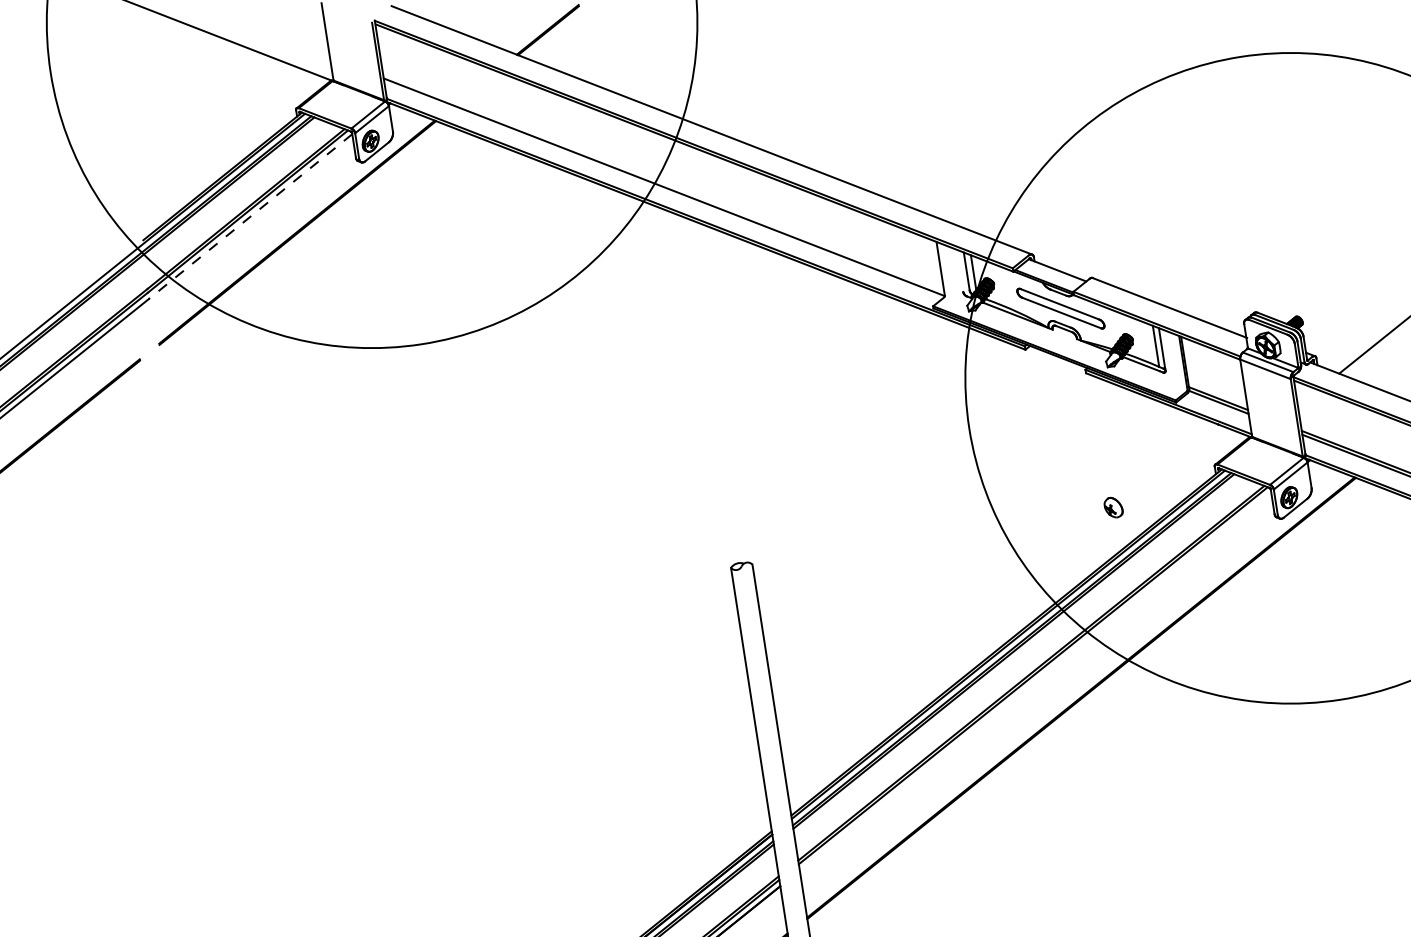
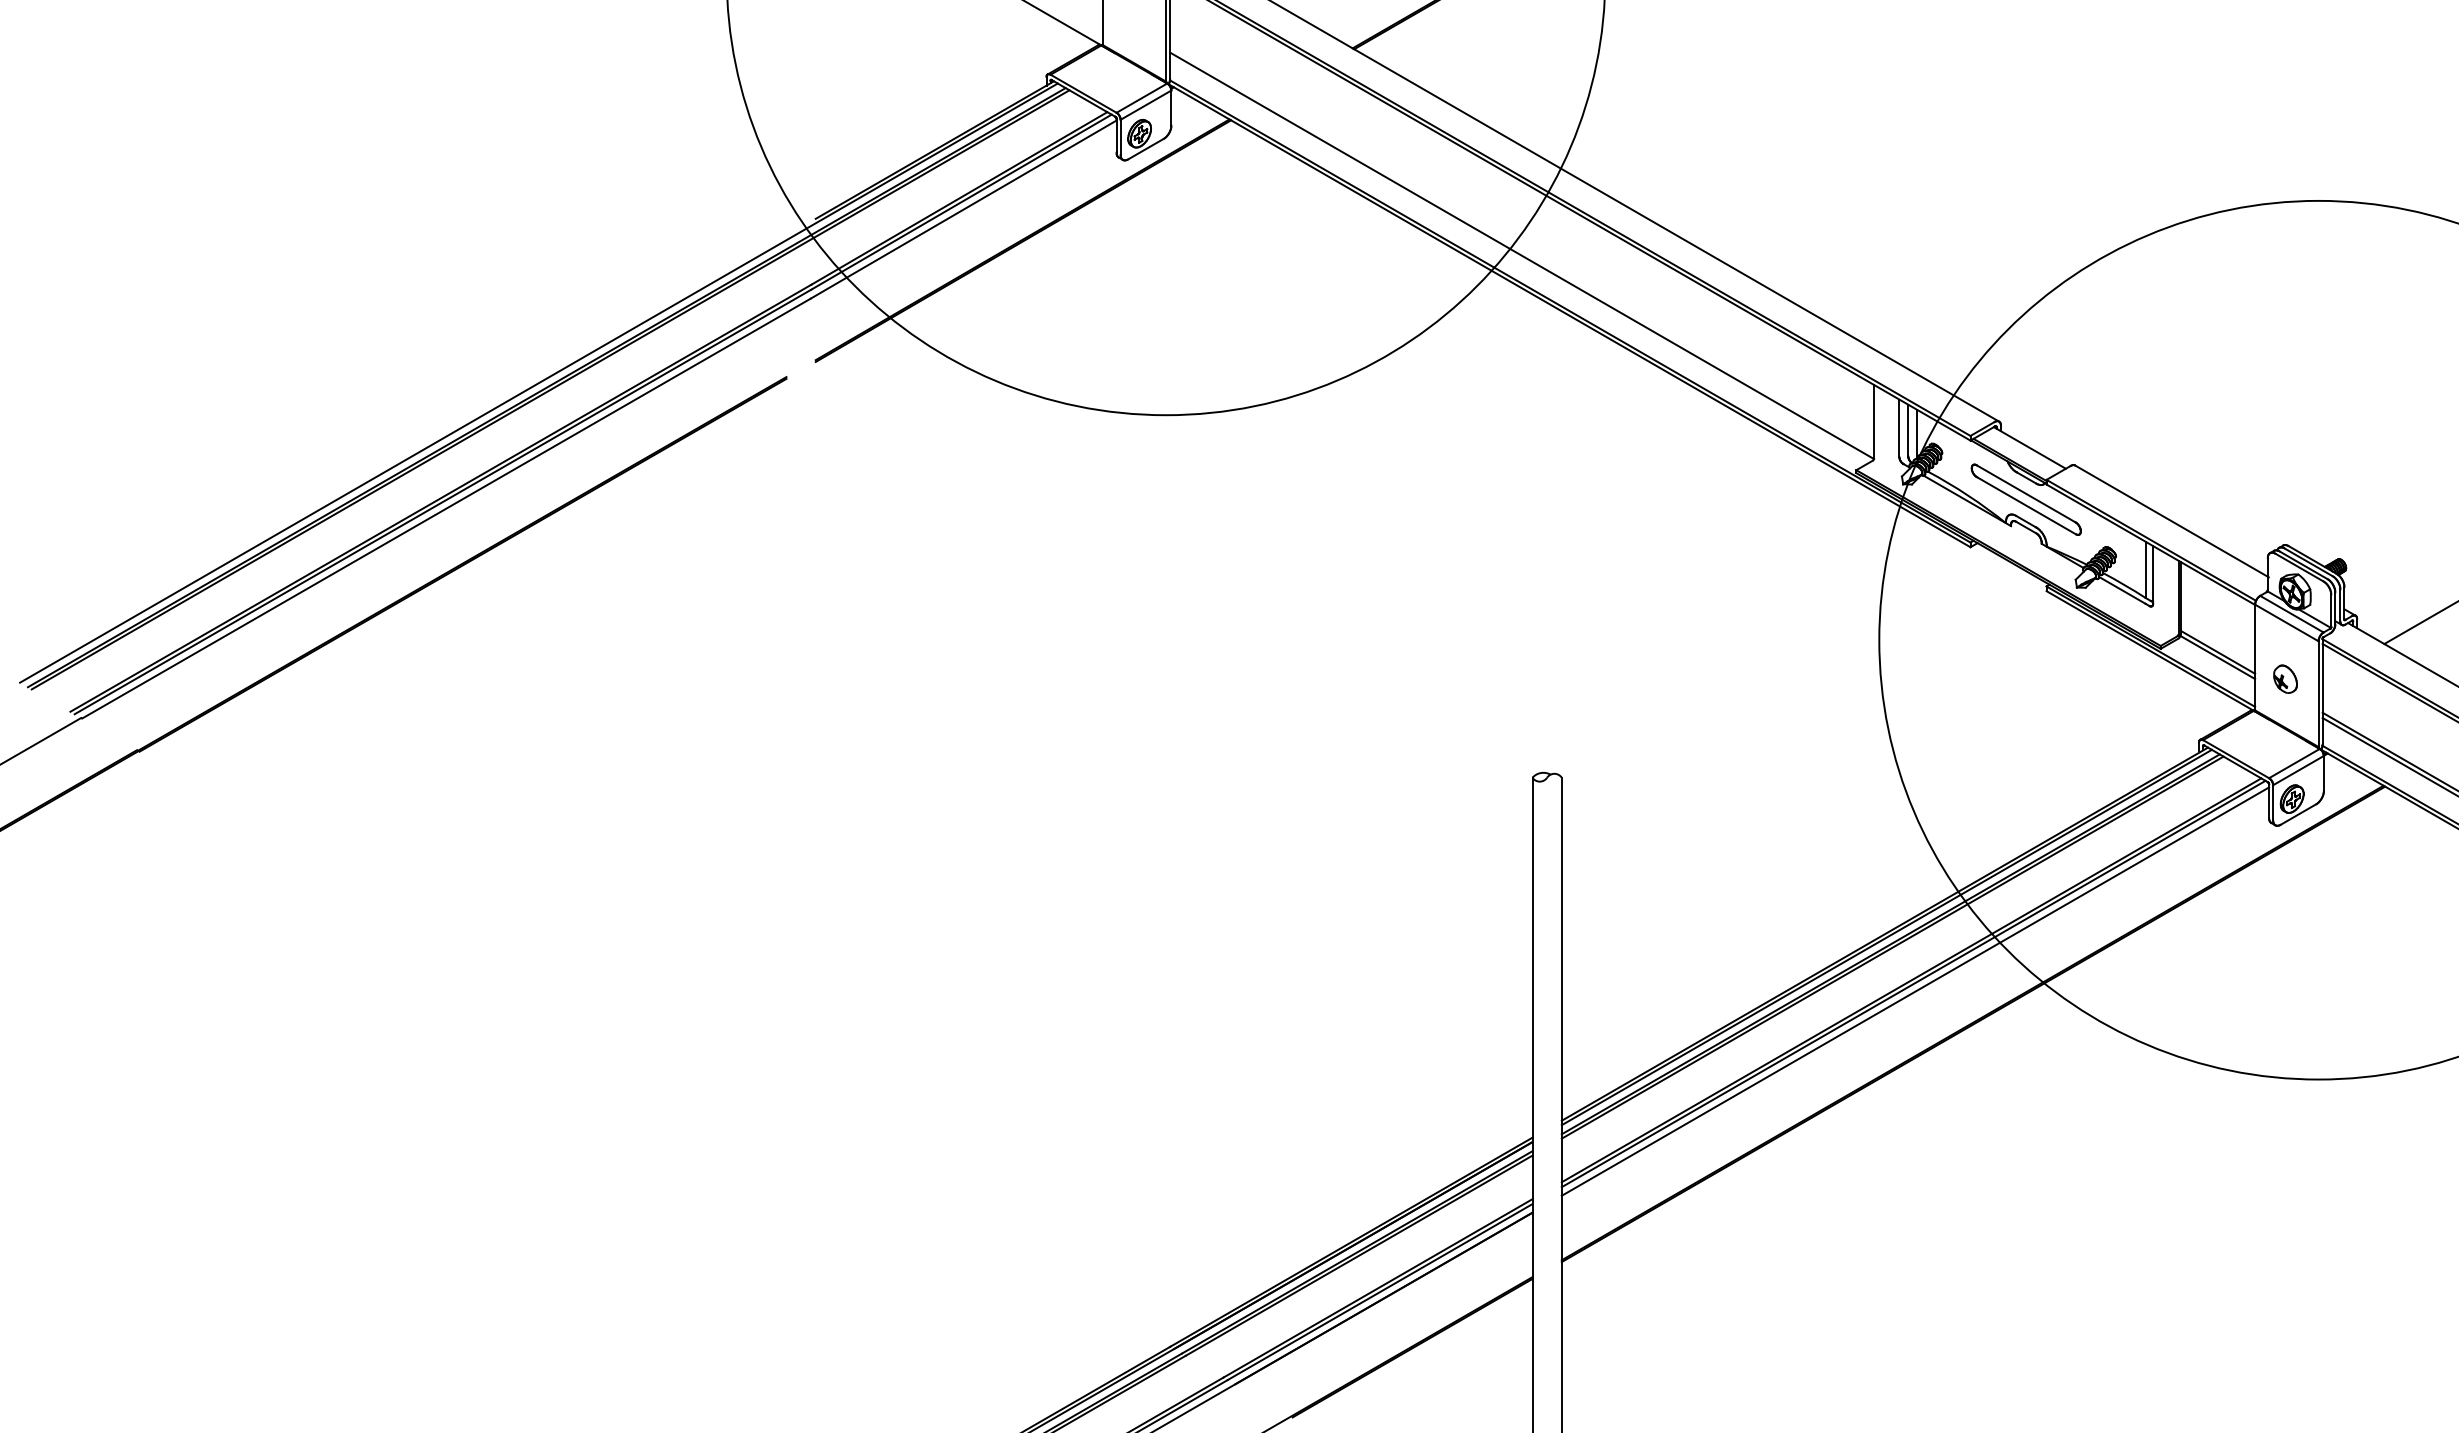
line: (250, 216) -> (963, 209), dashed -> solid
line: (960, 270) -> (1899, 428), added
part: (1113, 507) -> (2285, 678), moved
line: (1035, 681) -> (1915, 991), added

